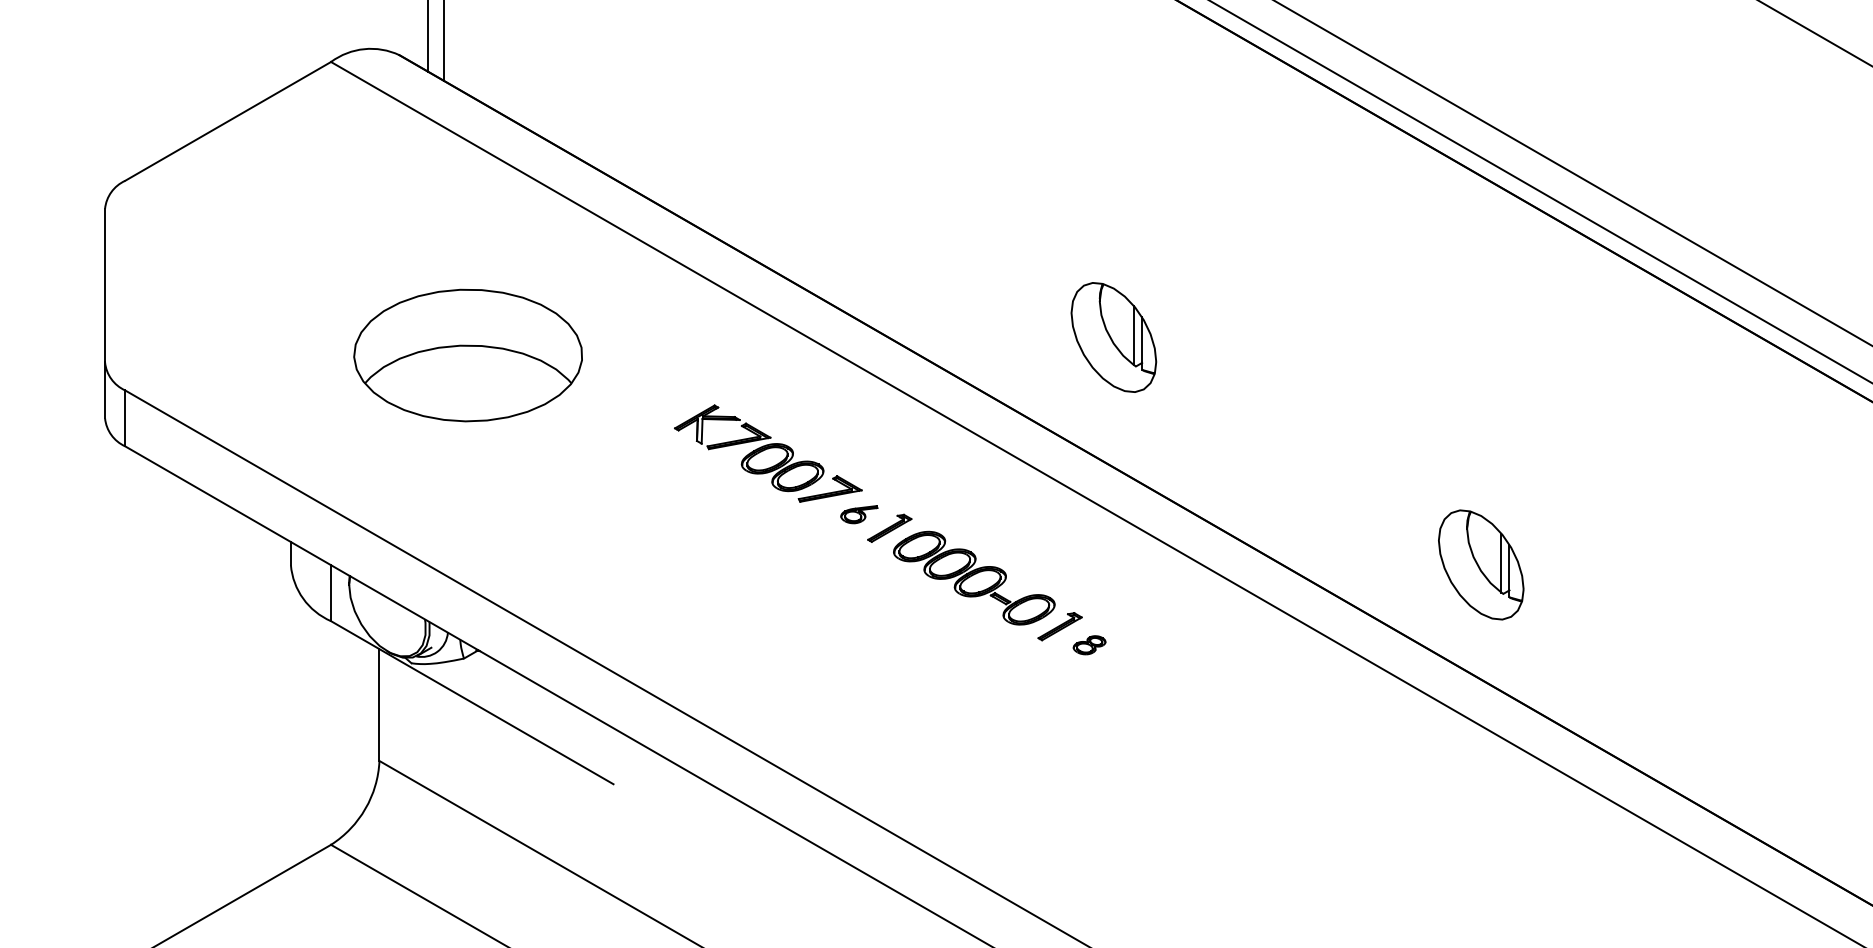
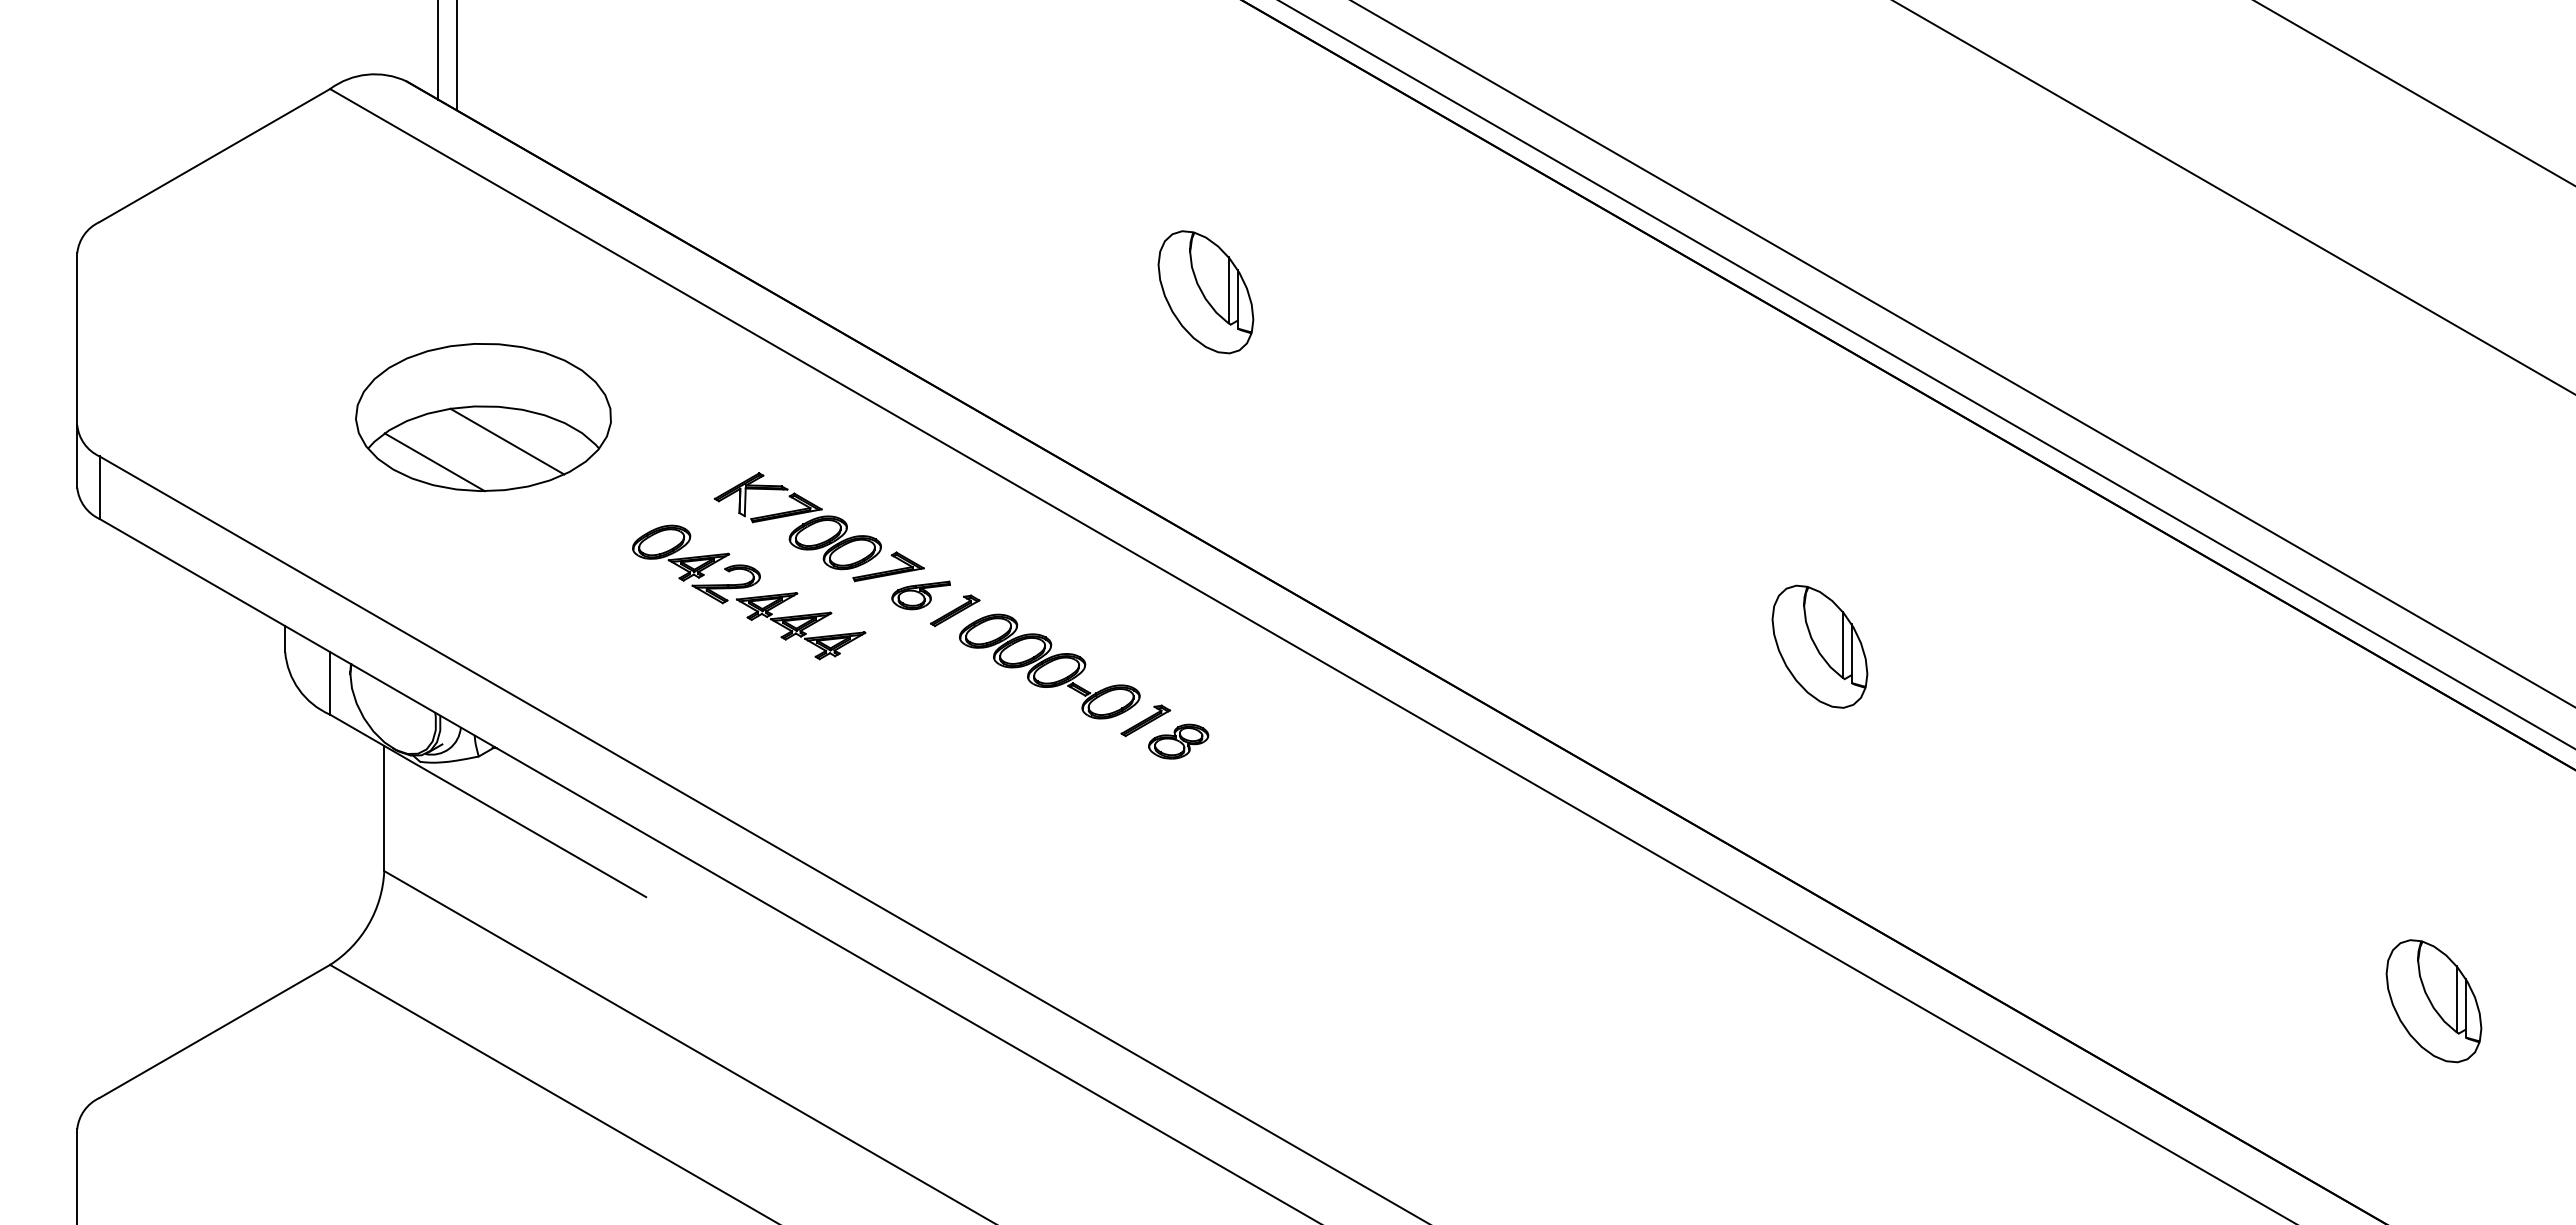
part: (1113, 337) -> (1205, 292), moved
line: (489, 377) -> (507, 441), added
line: (424, 395) -> (434, 462), added
part: (705, 511) -> (749, 592), added
part: (858, 514) -> (920, 595), size x1.43
part: (1480, 564) -> (1819, 646), moved
part: (1089, 645) -> (1178, 741), size x1.67

